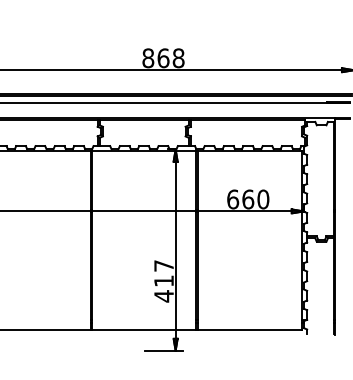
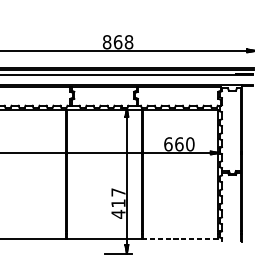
line: (250, 330) -> (181, 239), solid -> dashed

